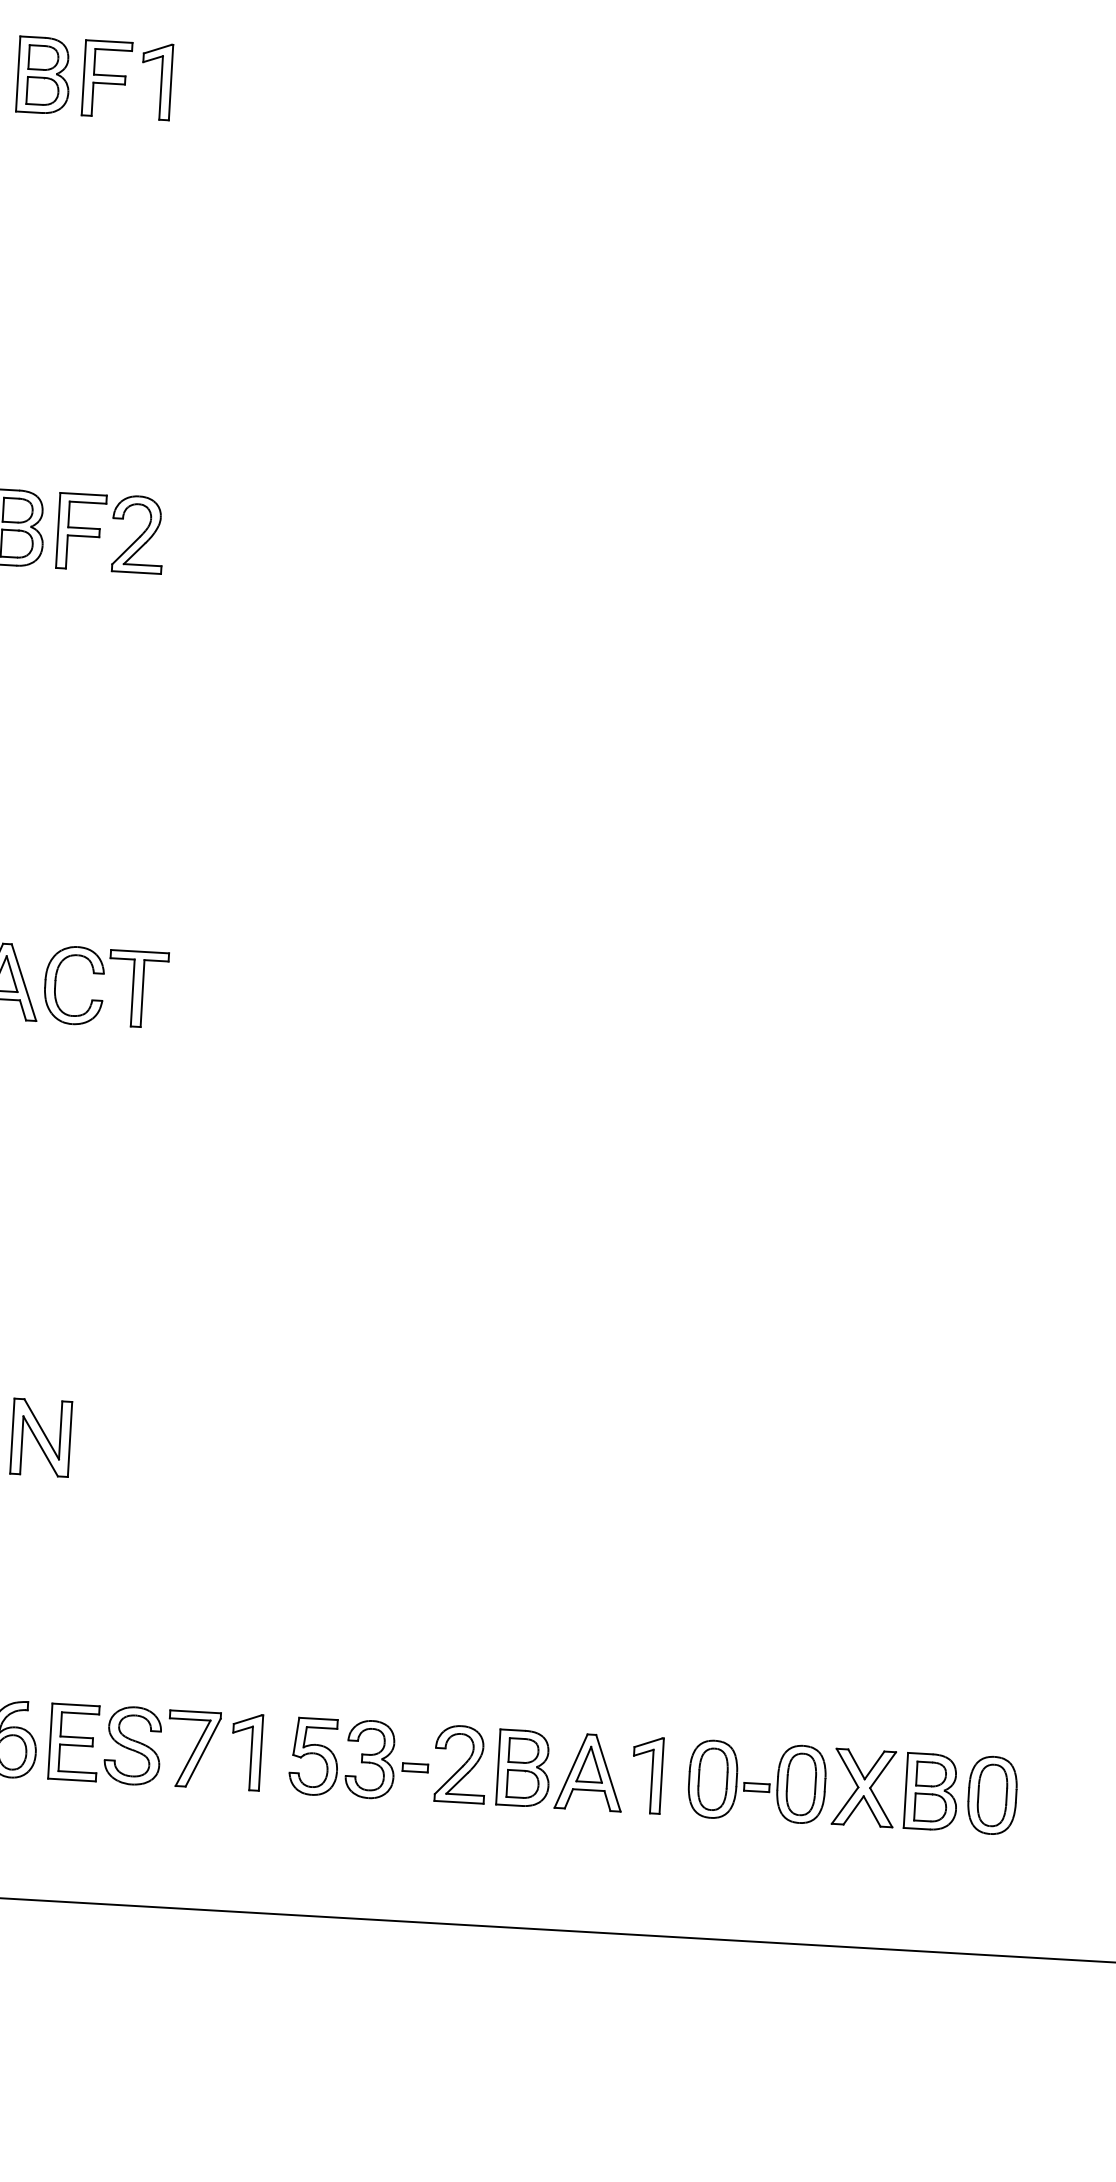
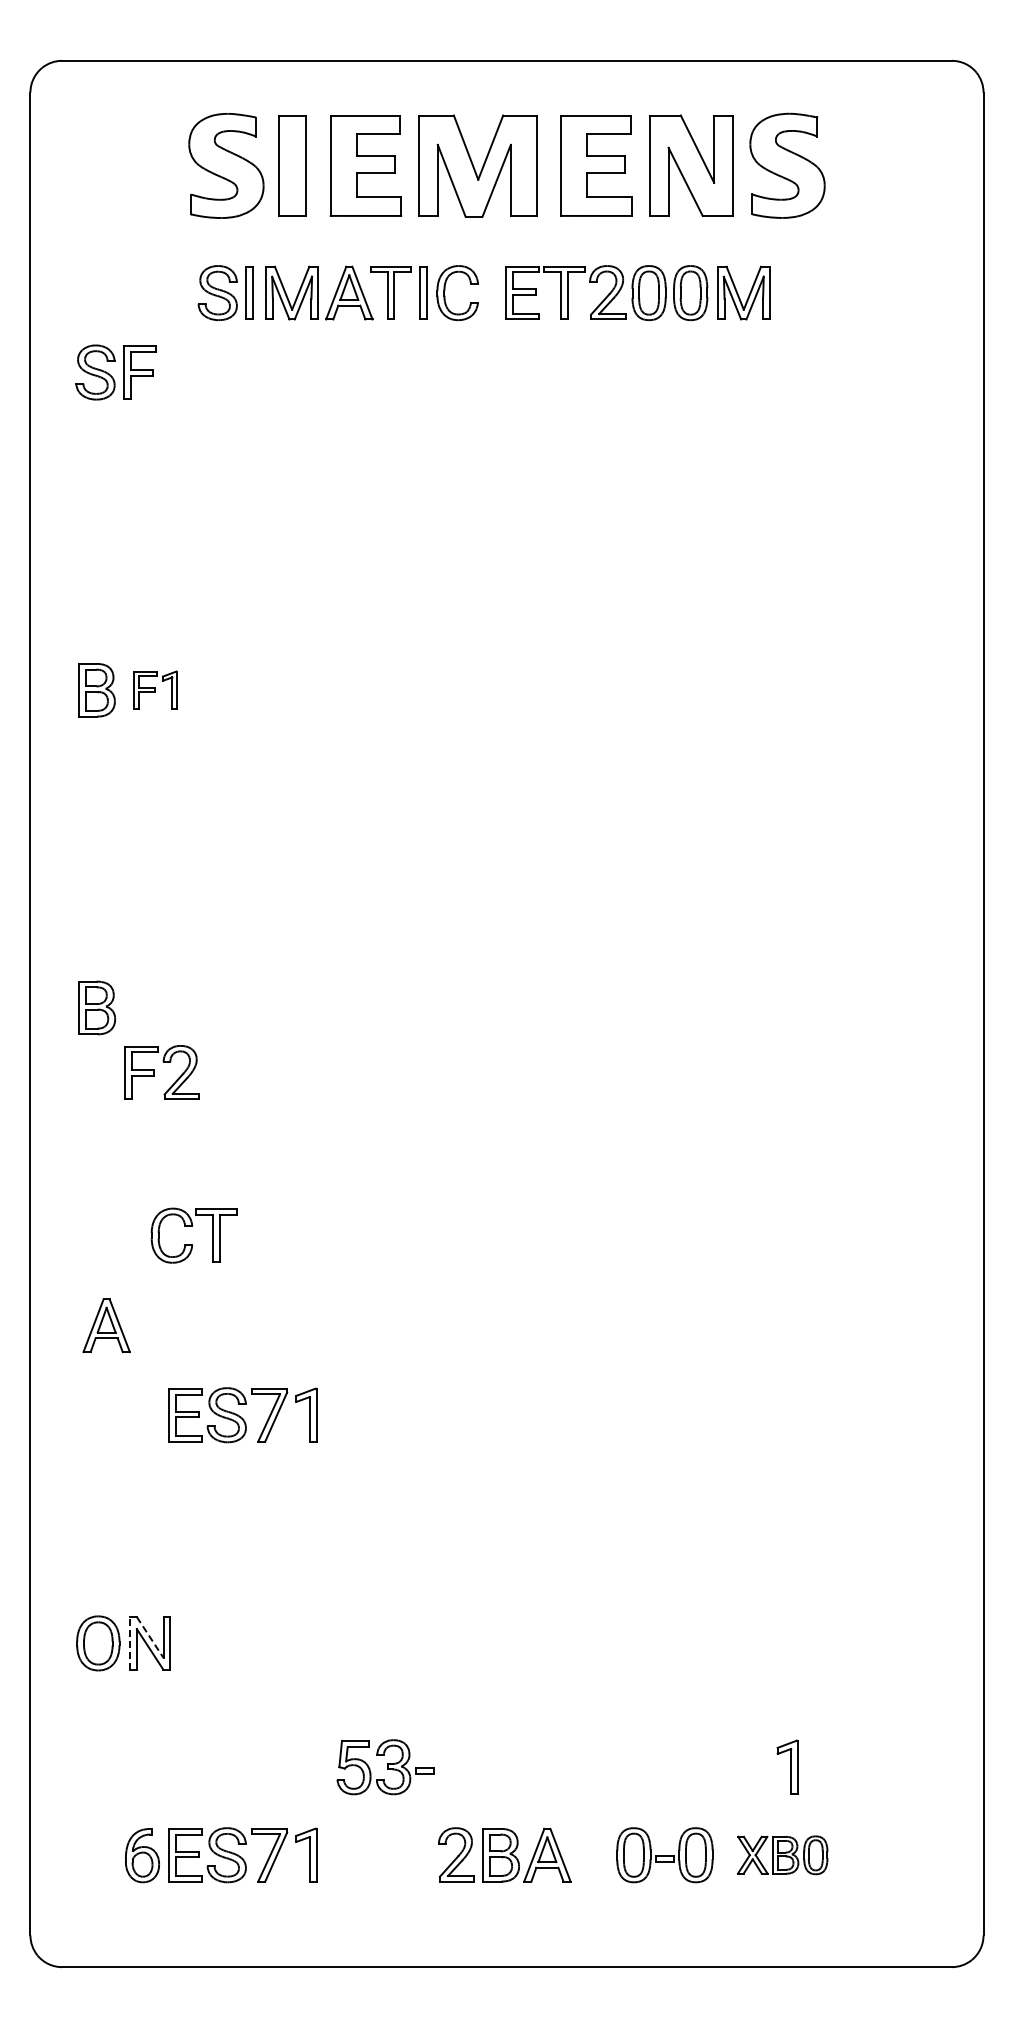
part: (127, 79) -> (155, 689), size x0.7
part: (99, 532) -> (154, 1072), moved
part: (104, 974) -> (192, 1226), moved
part: (191, 1120) -> (242, 1415), added
line: (42, 1429) -> (150, 1637), solid -> dashed
line: (11, 1434) -> (129, 1642), solid -> dashed
part: (359, 1759) -> (385, 1767), moved
part: (646, 1774) -> (787, 1766), moved
part: (924, 1791) -> (782, 1855), size x0.7

